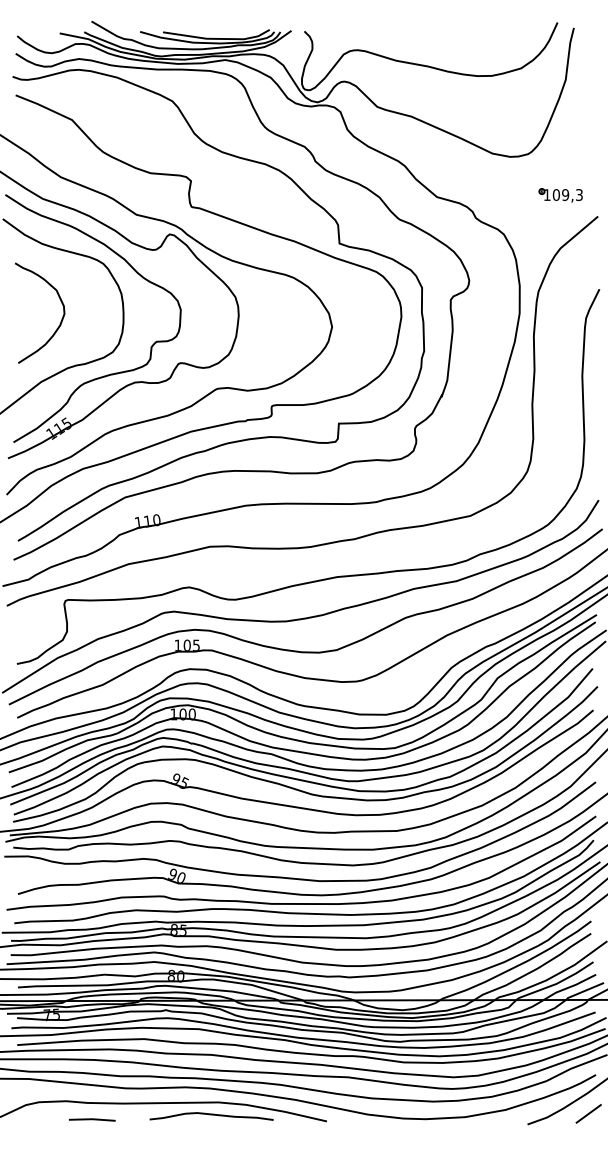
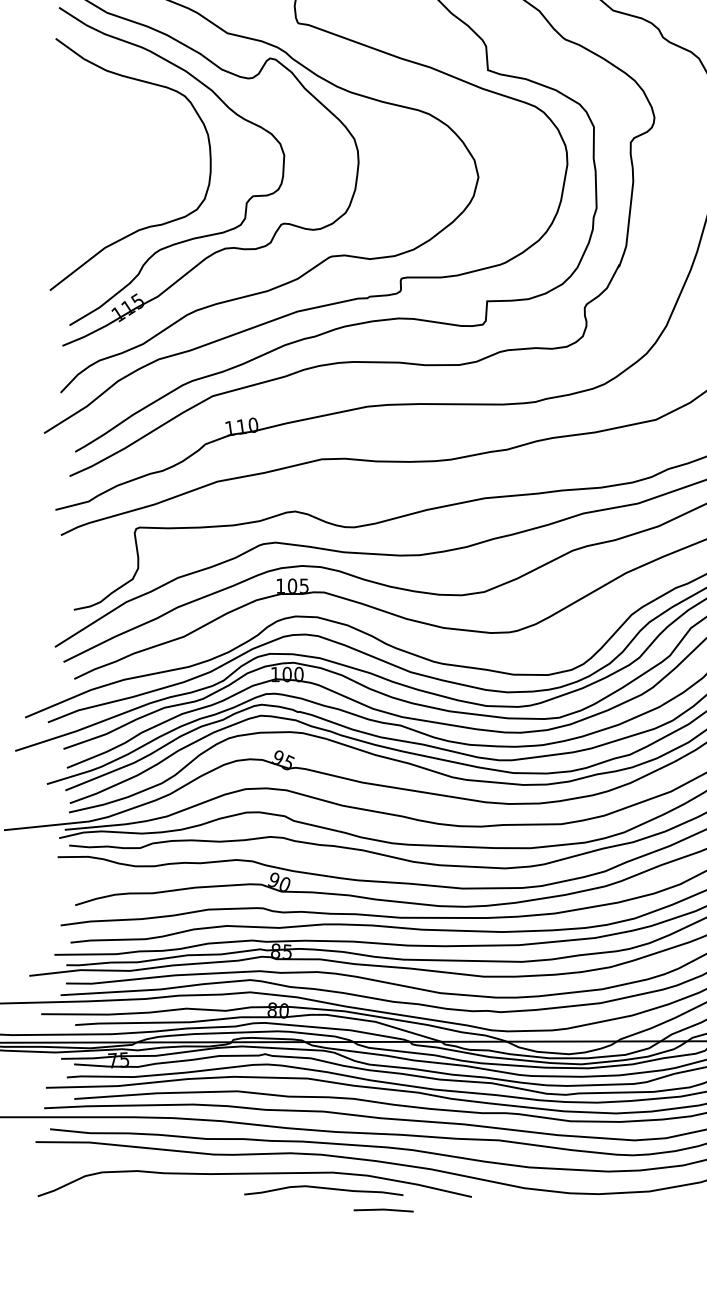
curve: (61, 318) -> (131, 166), removed
line: (92, 1119) -> (383, 1209), moved

